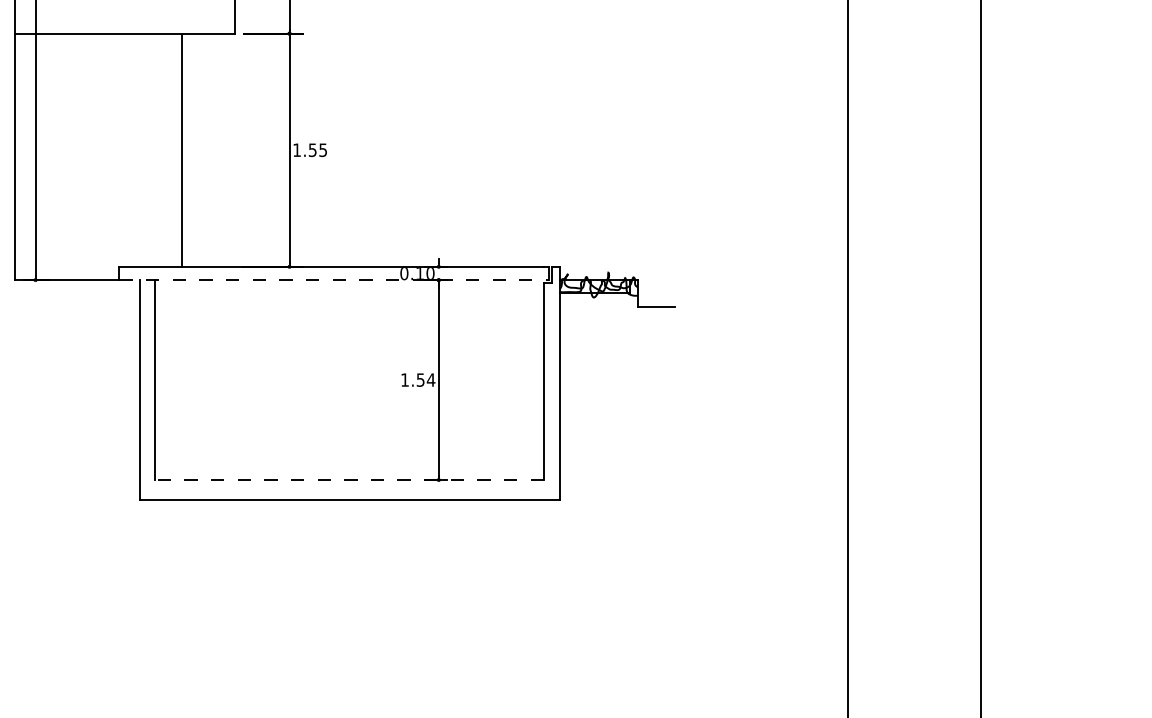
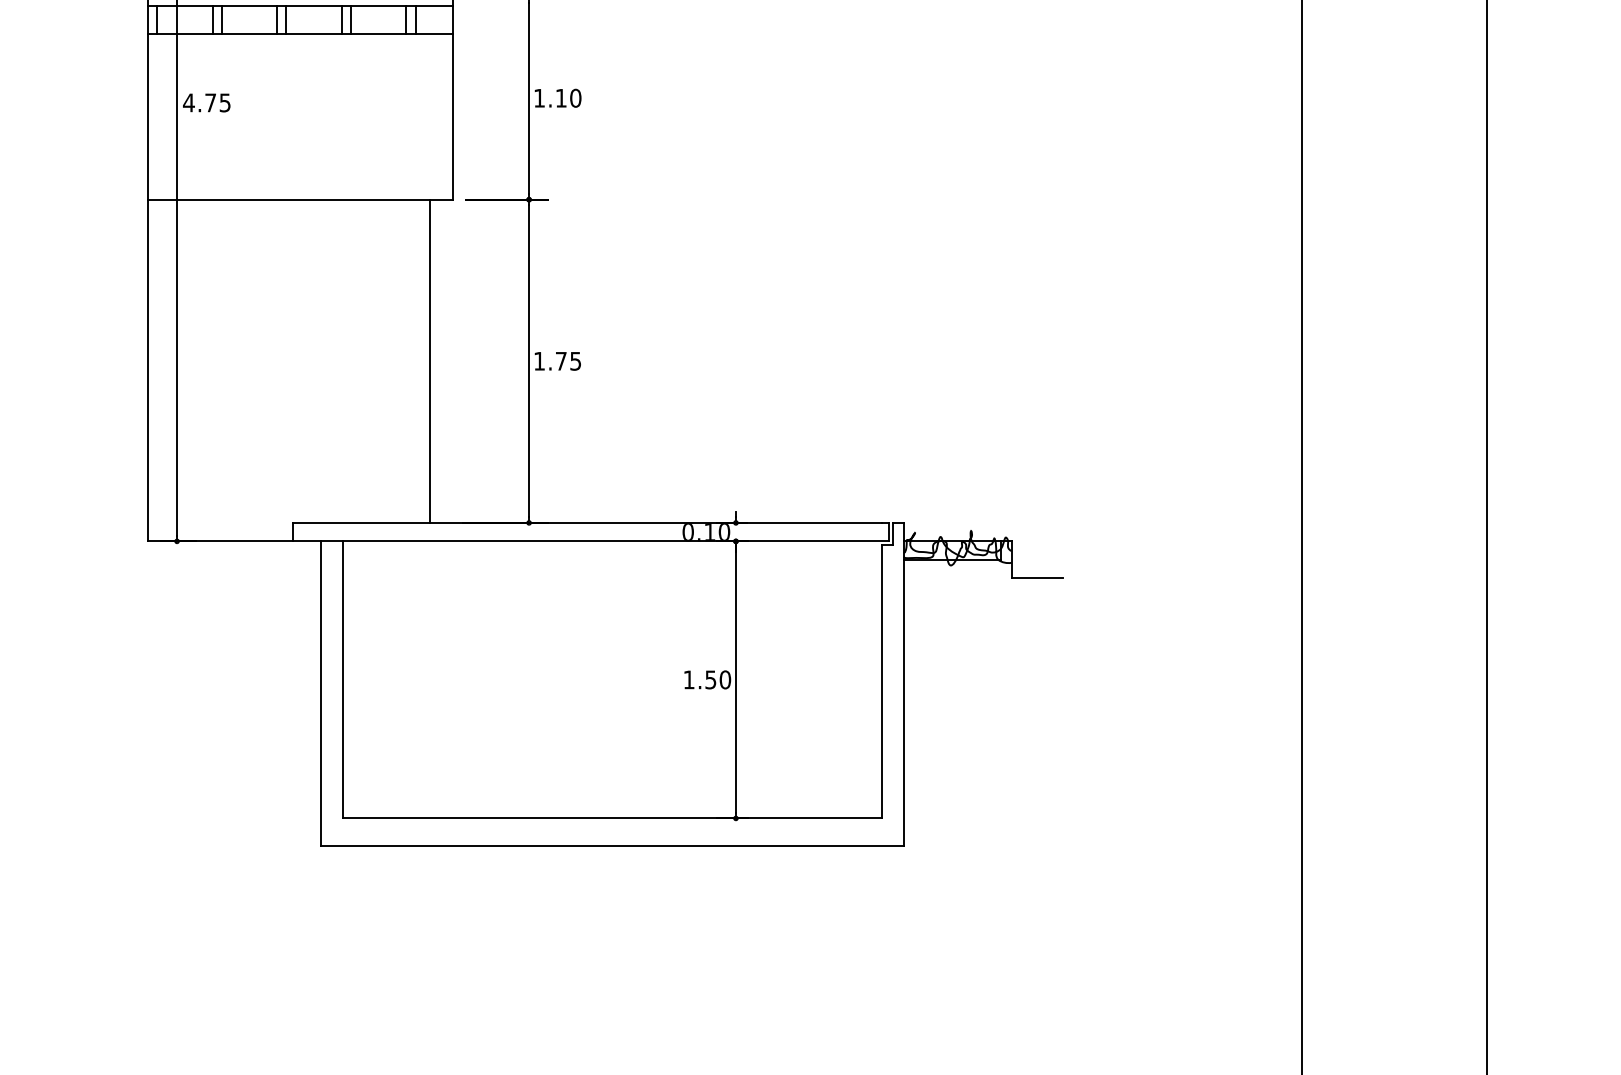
line: (181, 149) -> (429, 360), moved
text: (312, 150) -> (560, 361), 1.55 -> 1.75
line: (334, 280) -> (591, 541), dashed -> solid
text: (431, 379) -> (725, 679), 1.54 -> 1.50
line: (349, 480) -> (612, 818), dashed -> solid

